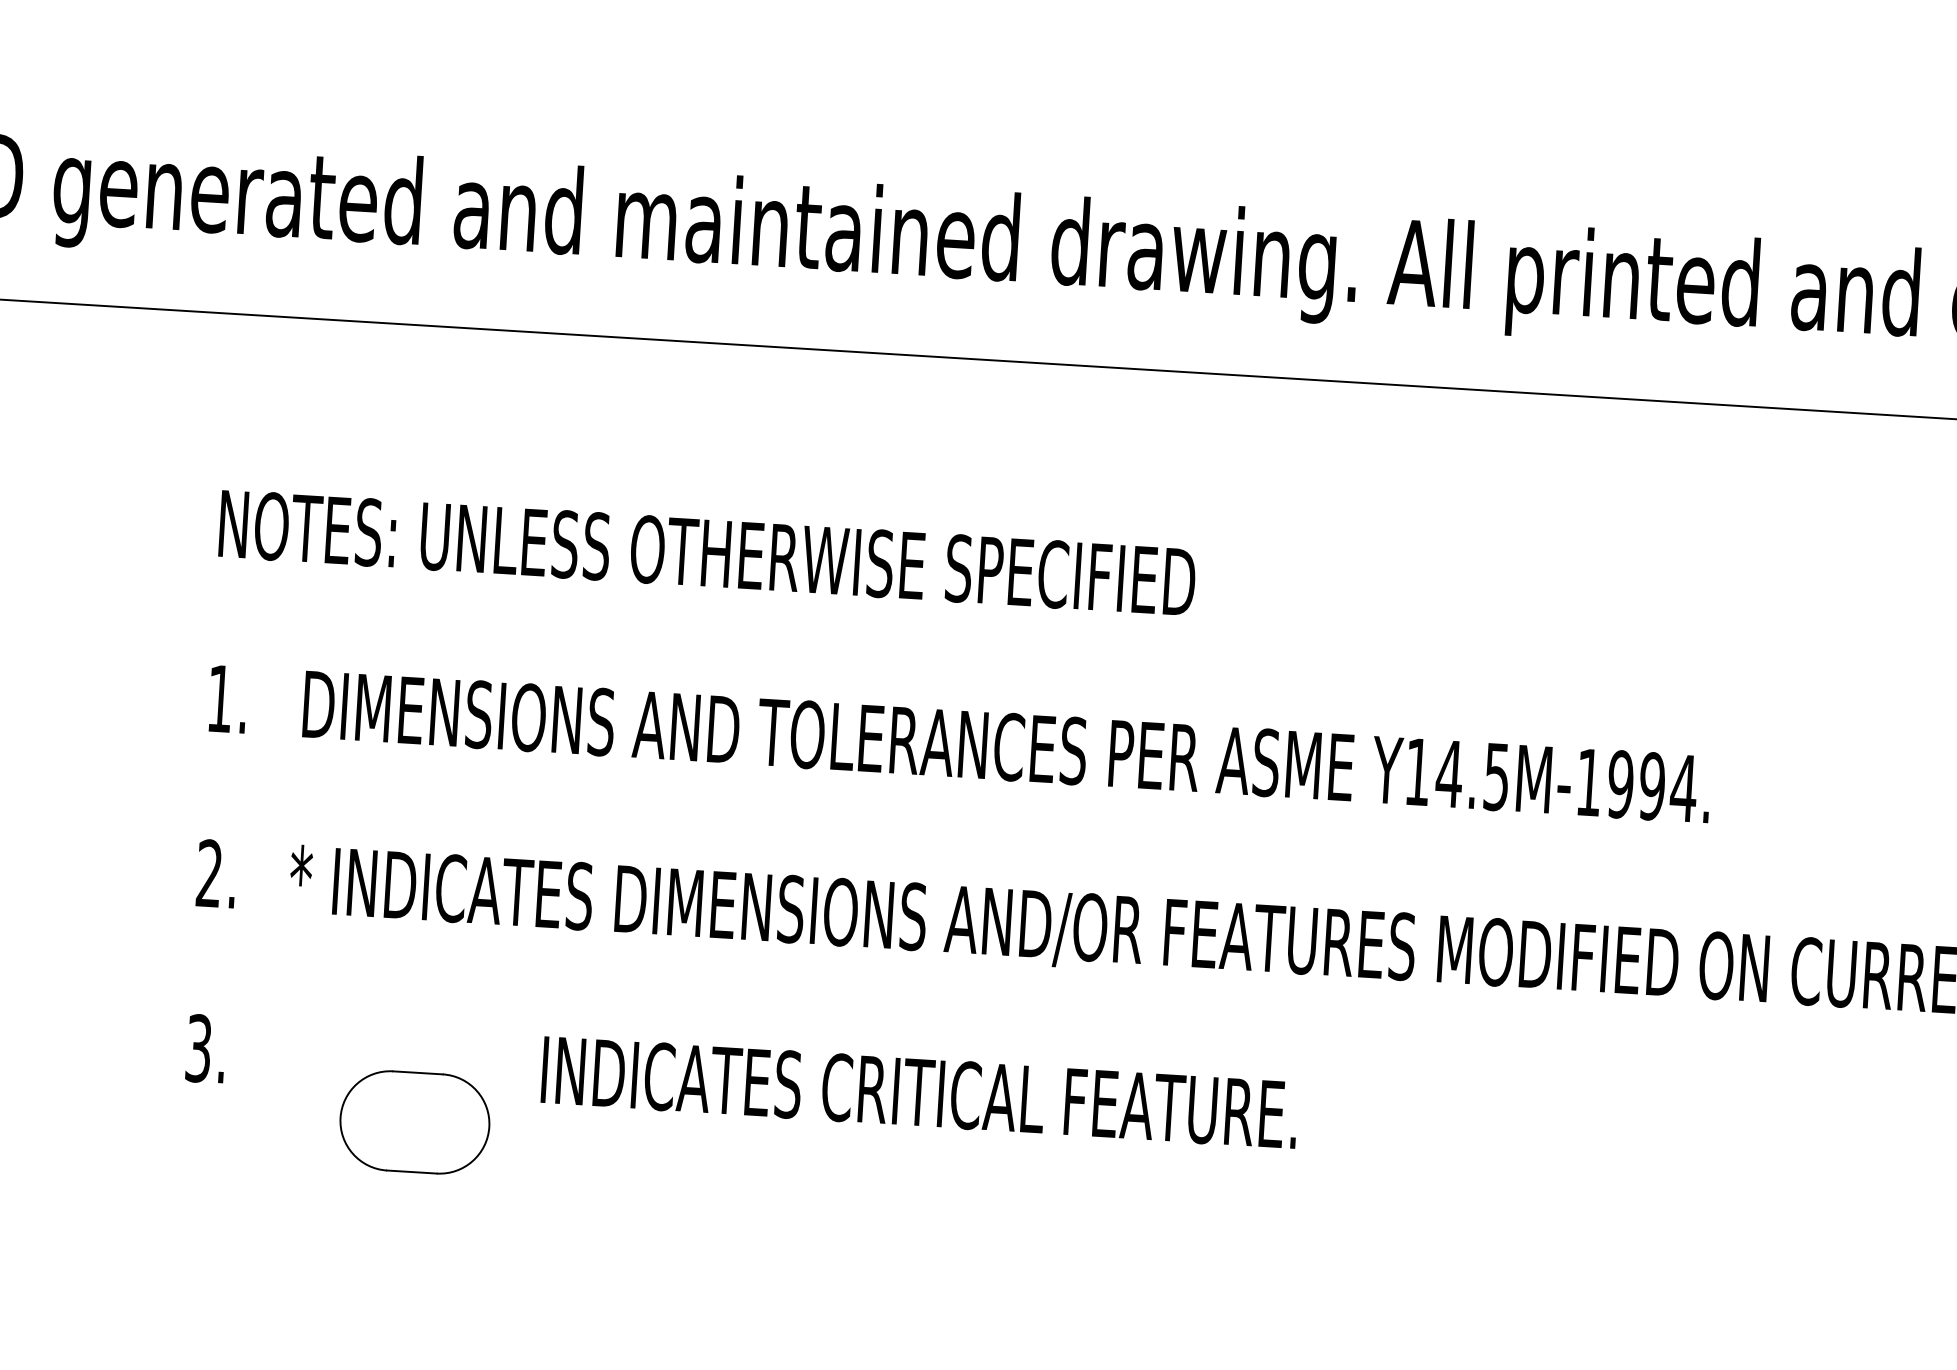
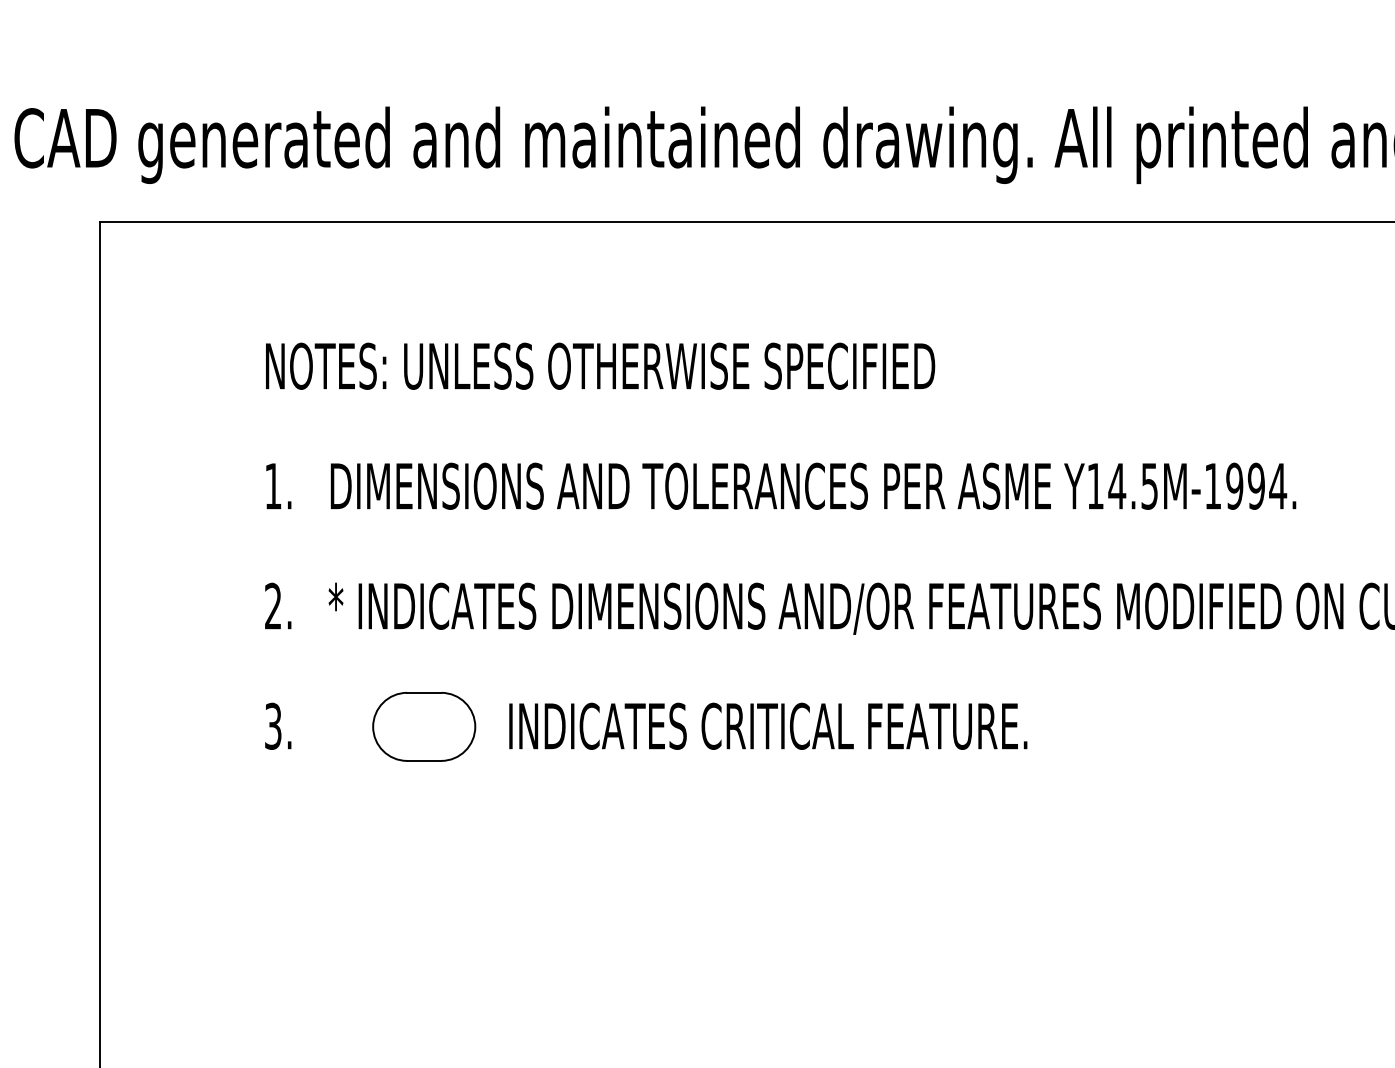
part: (415, 1121) -> (424, 726), moved

